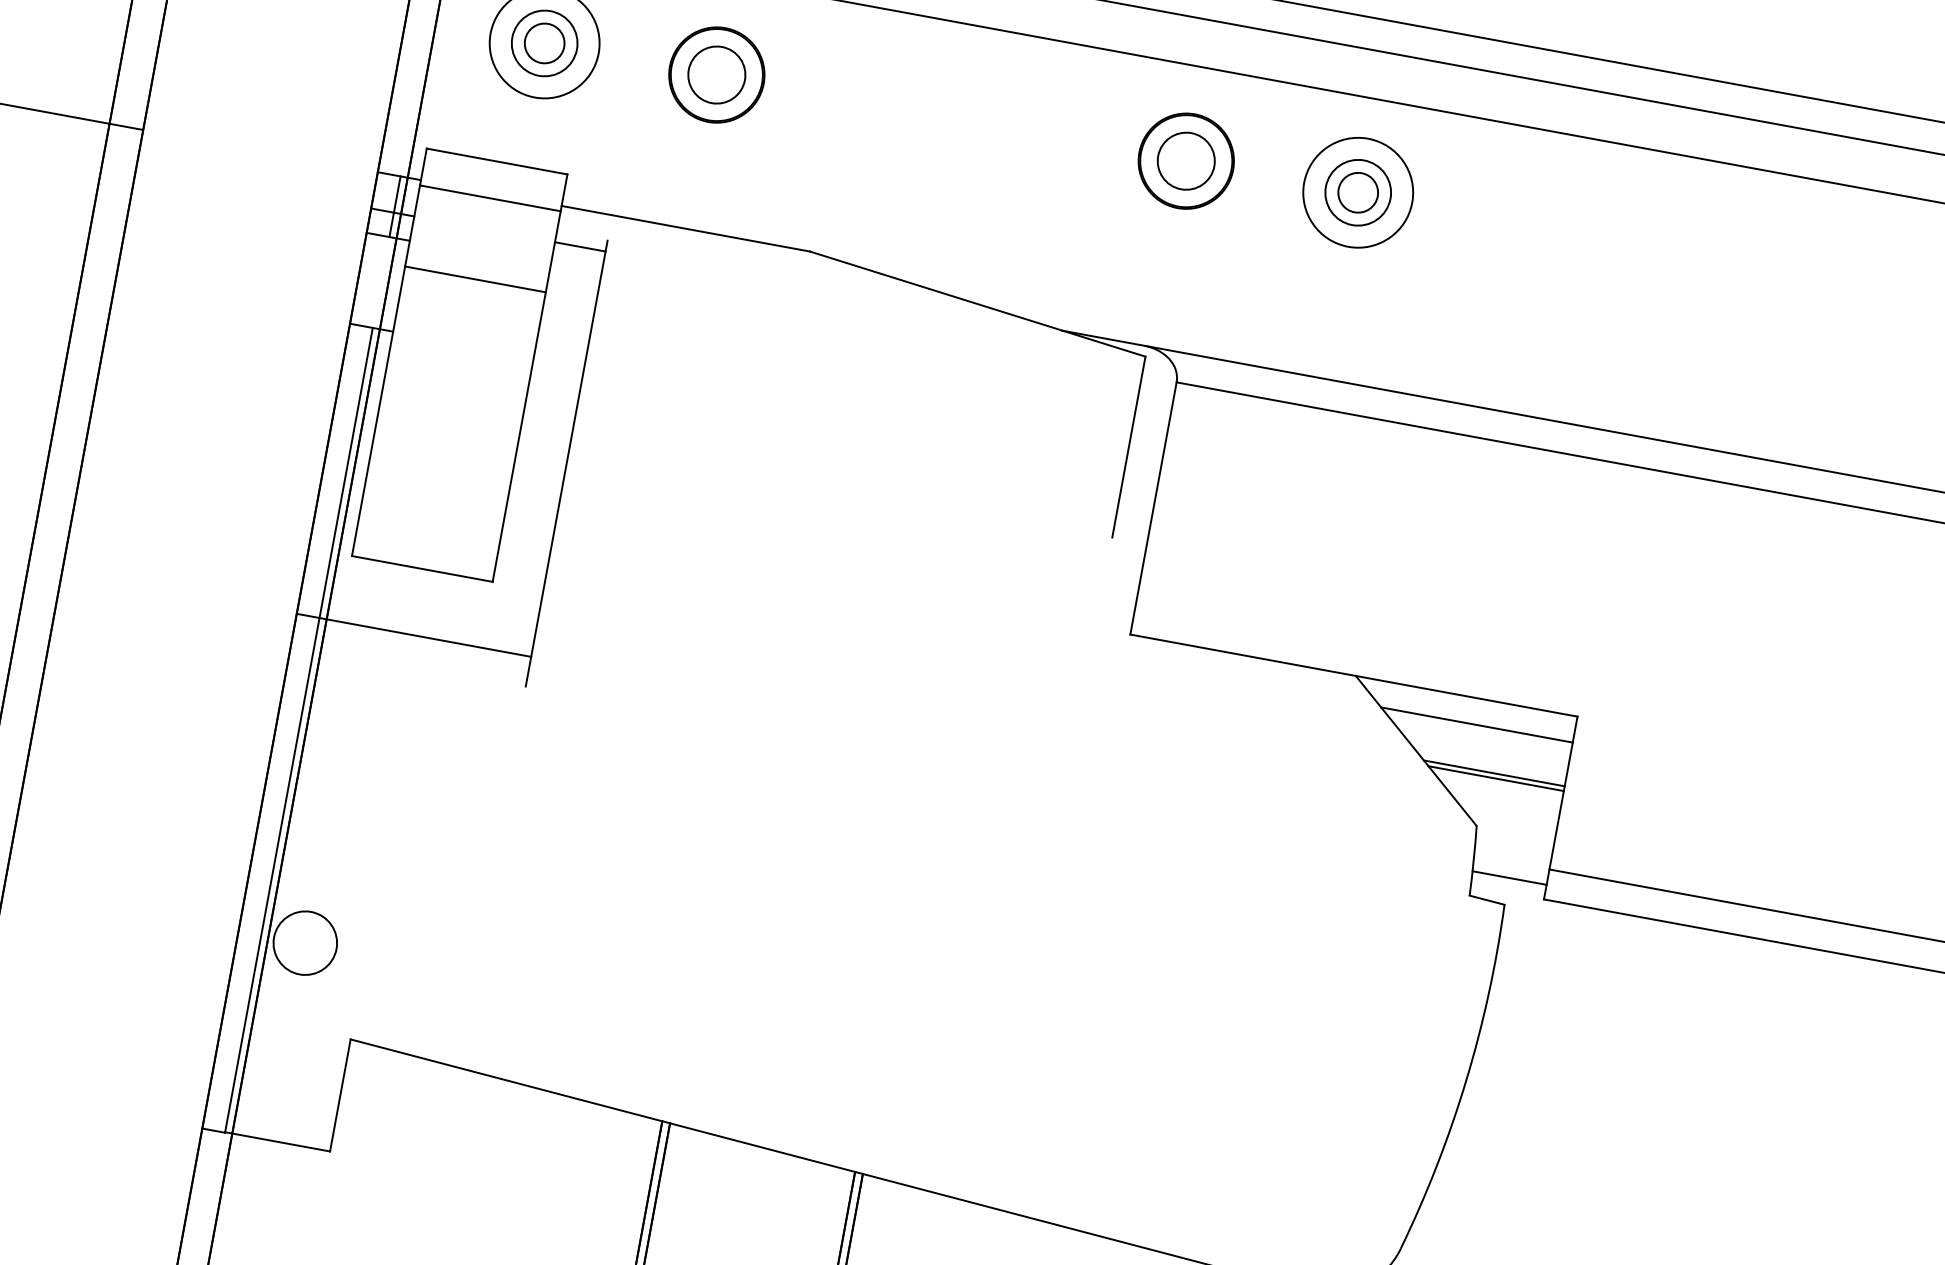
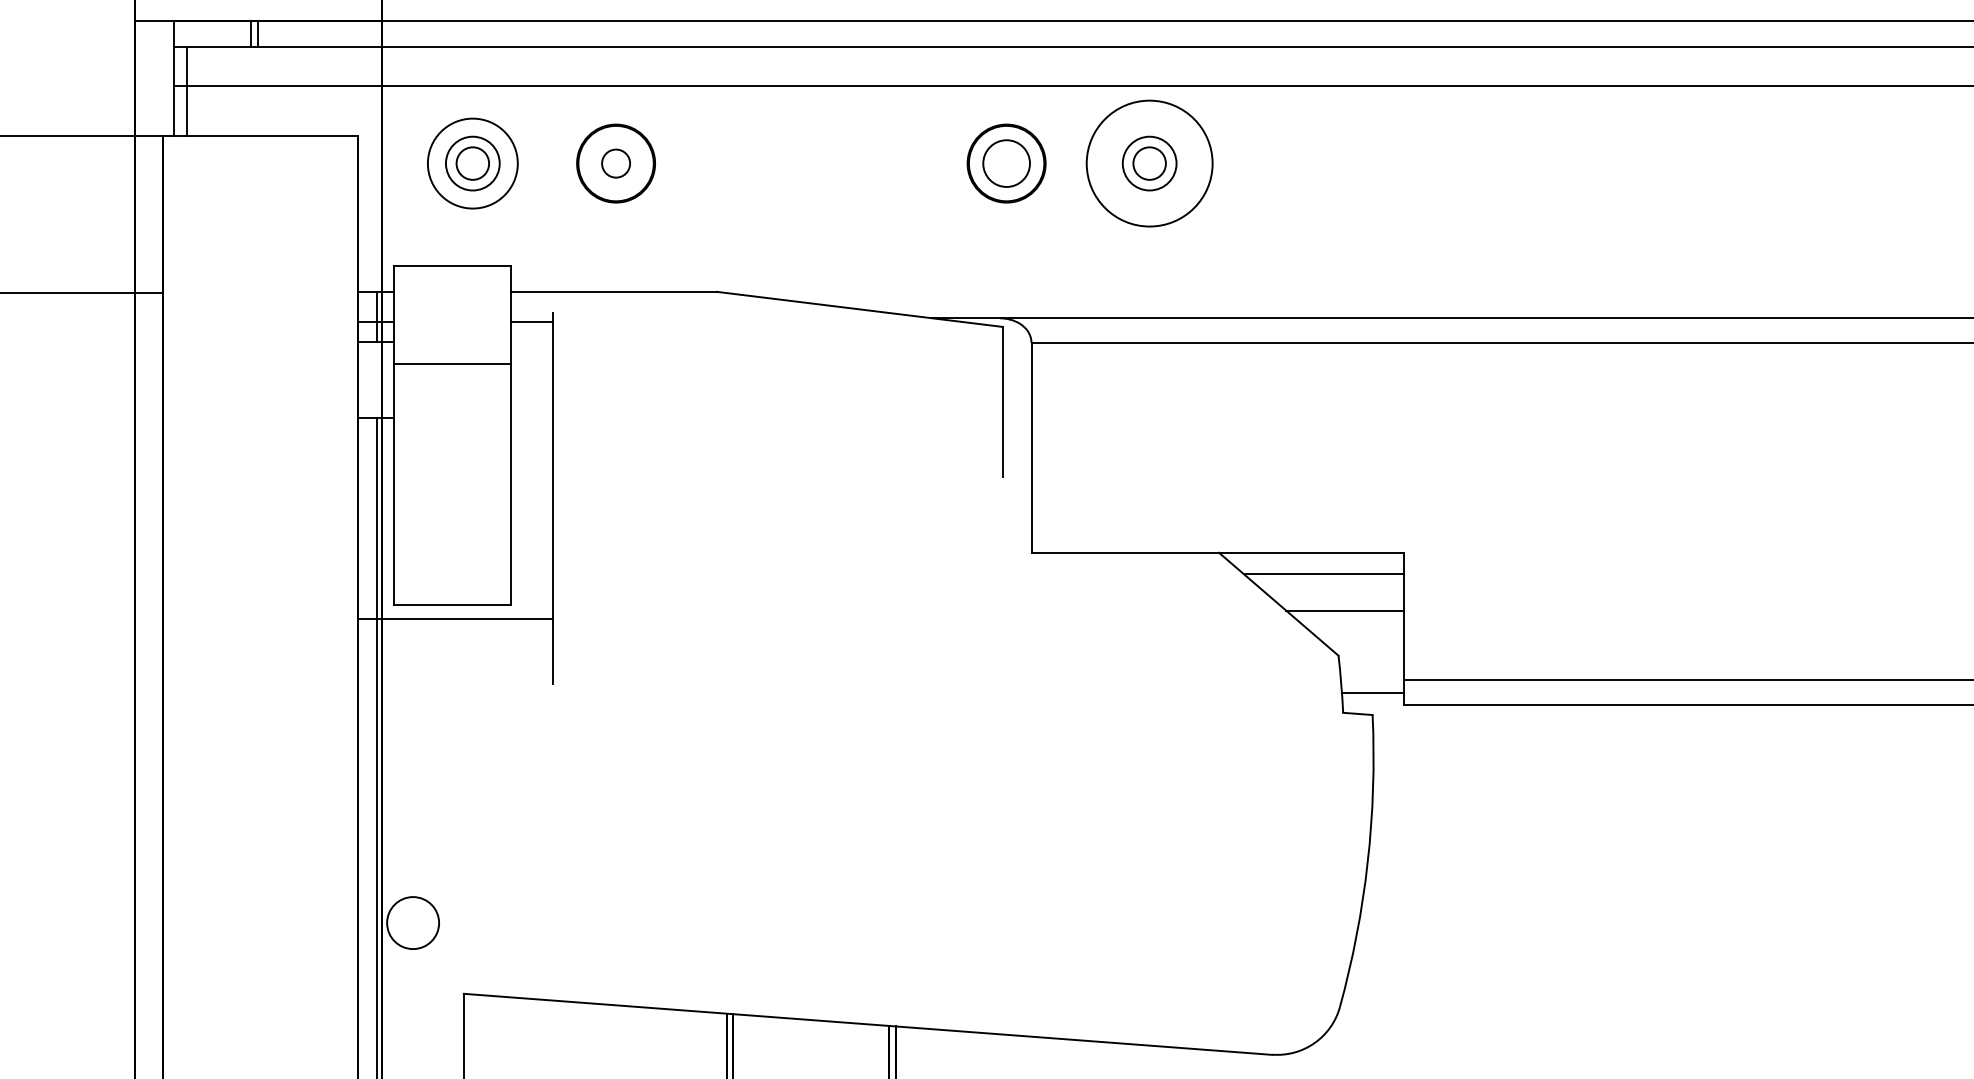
circle: (716, 74) -> (615, 163), size x0.6
circle: (1358, 192) -> (1149, 163), size x1.4
line: (489, 198) -> (451, 296), removed
line: (413, 635) -> (454, 619), moved
line: (1495, 778) -> (1346, 614), removed

